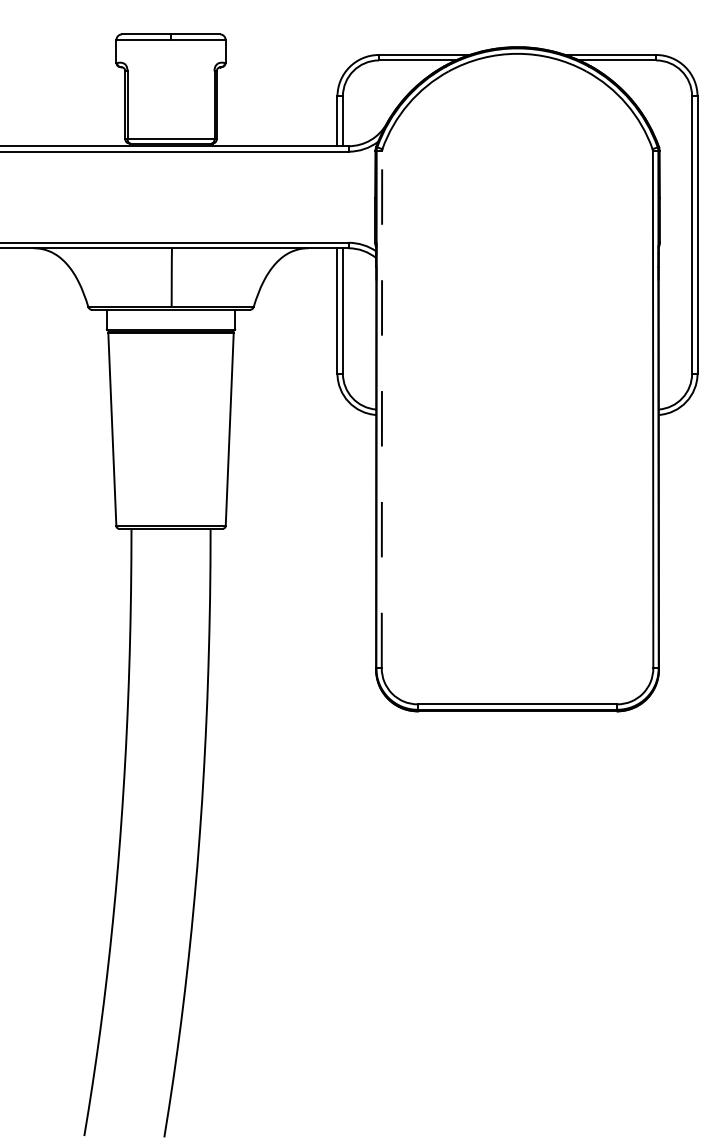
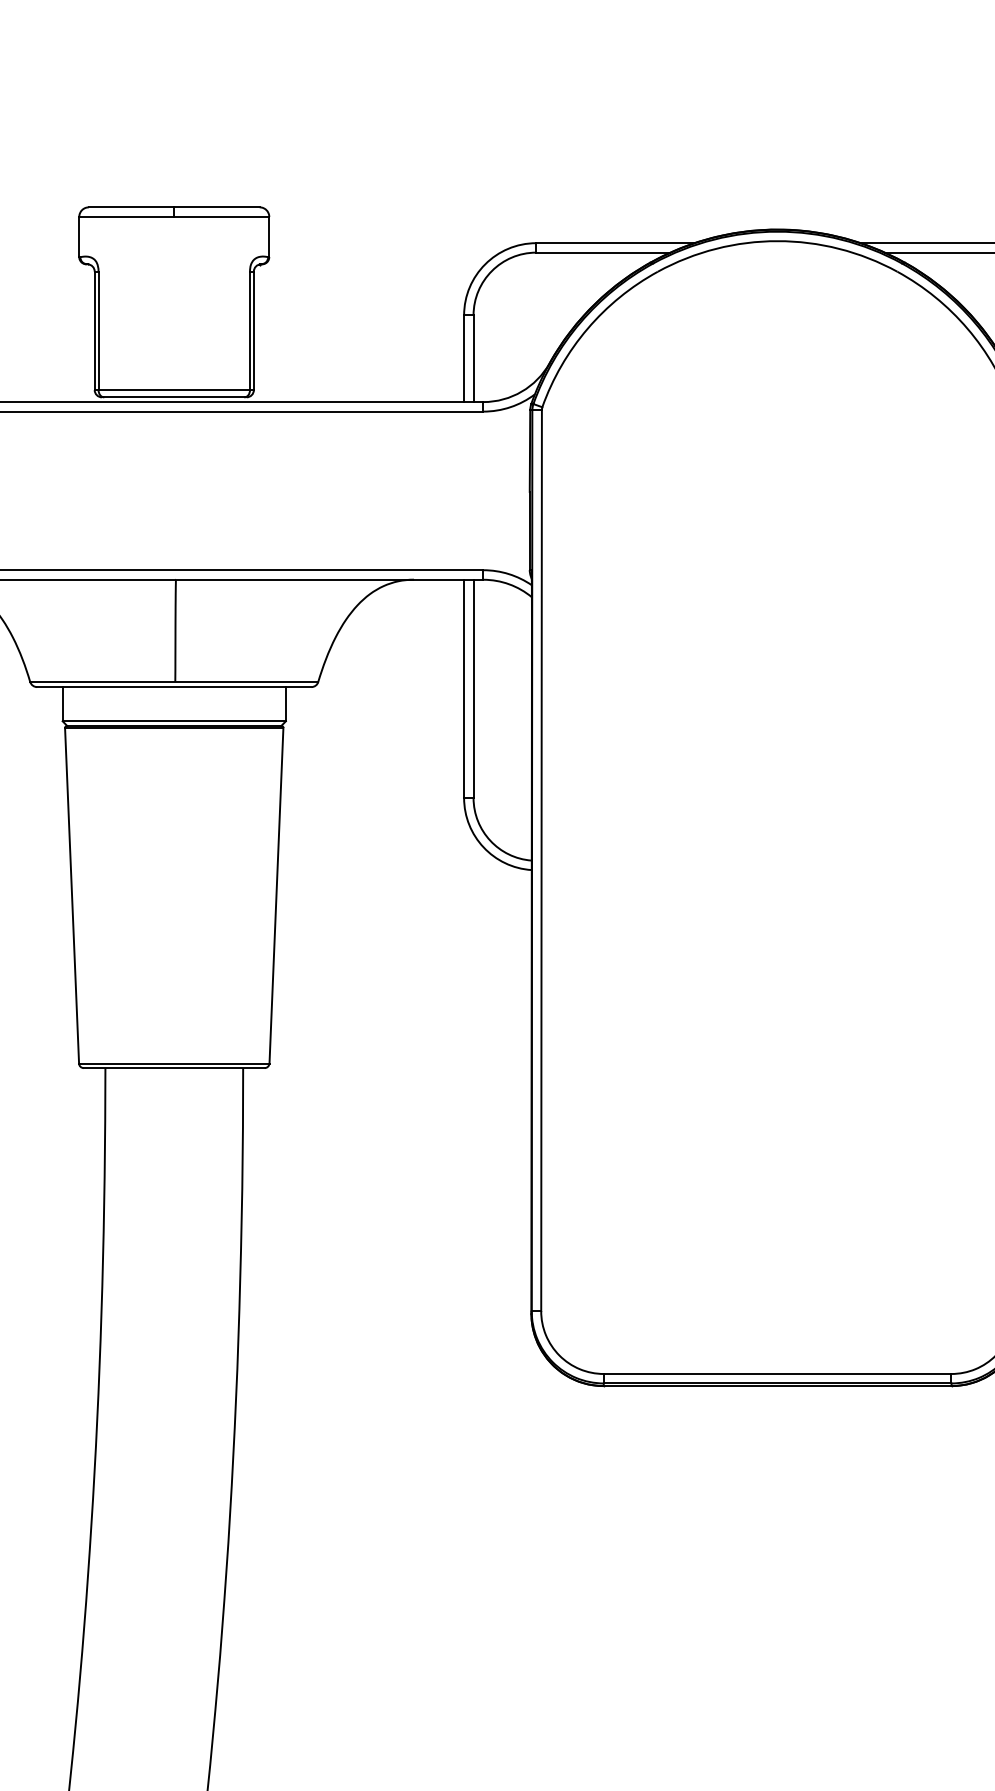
line: (381, 409) -> (540, 860), dashed -> solid

